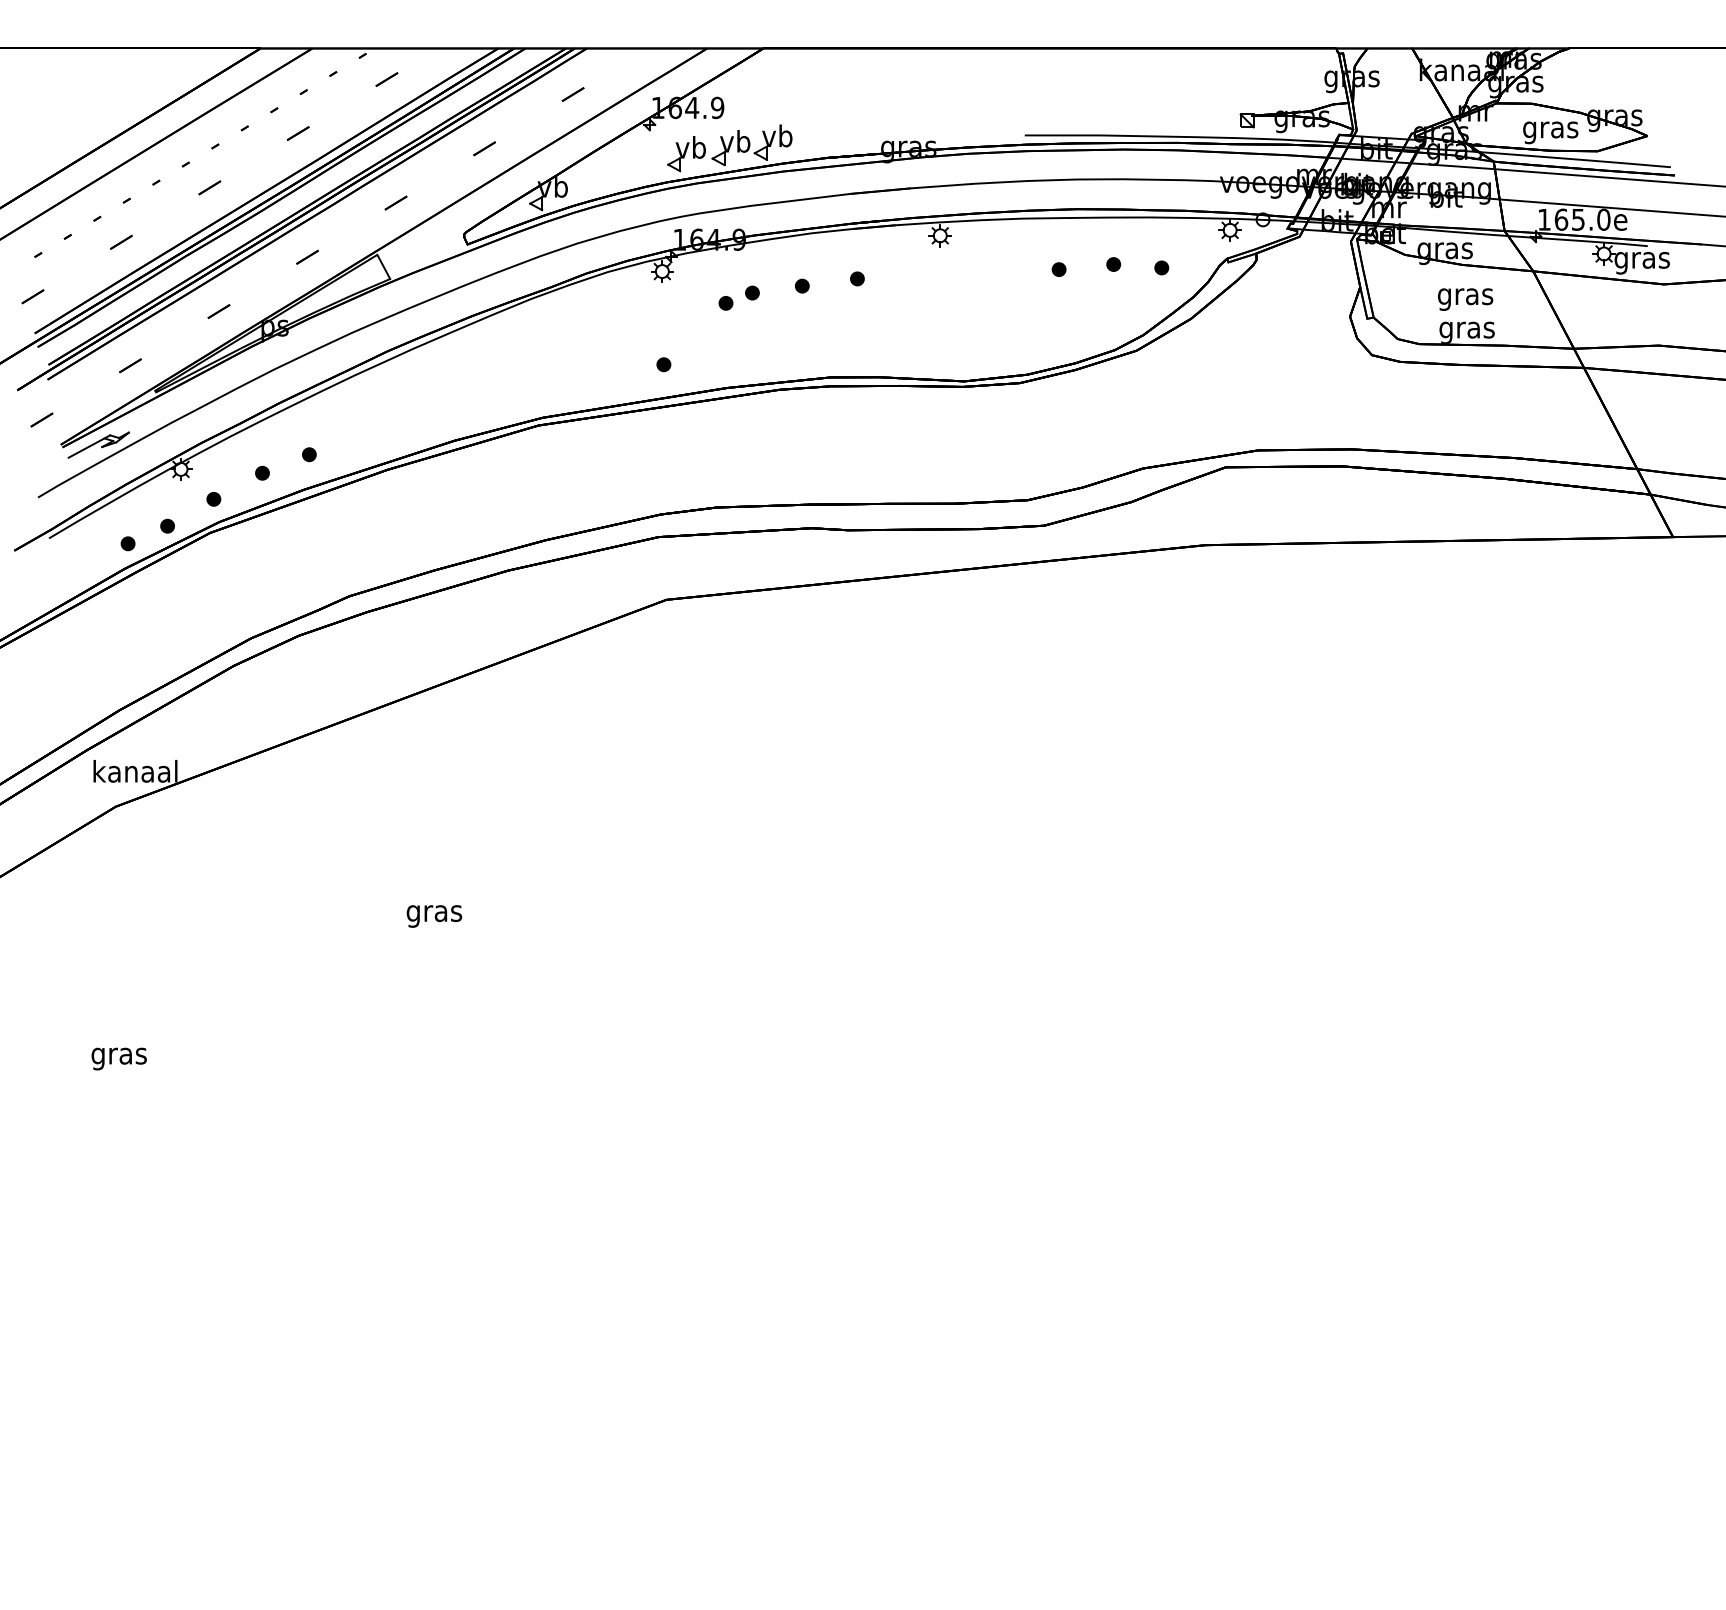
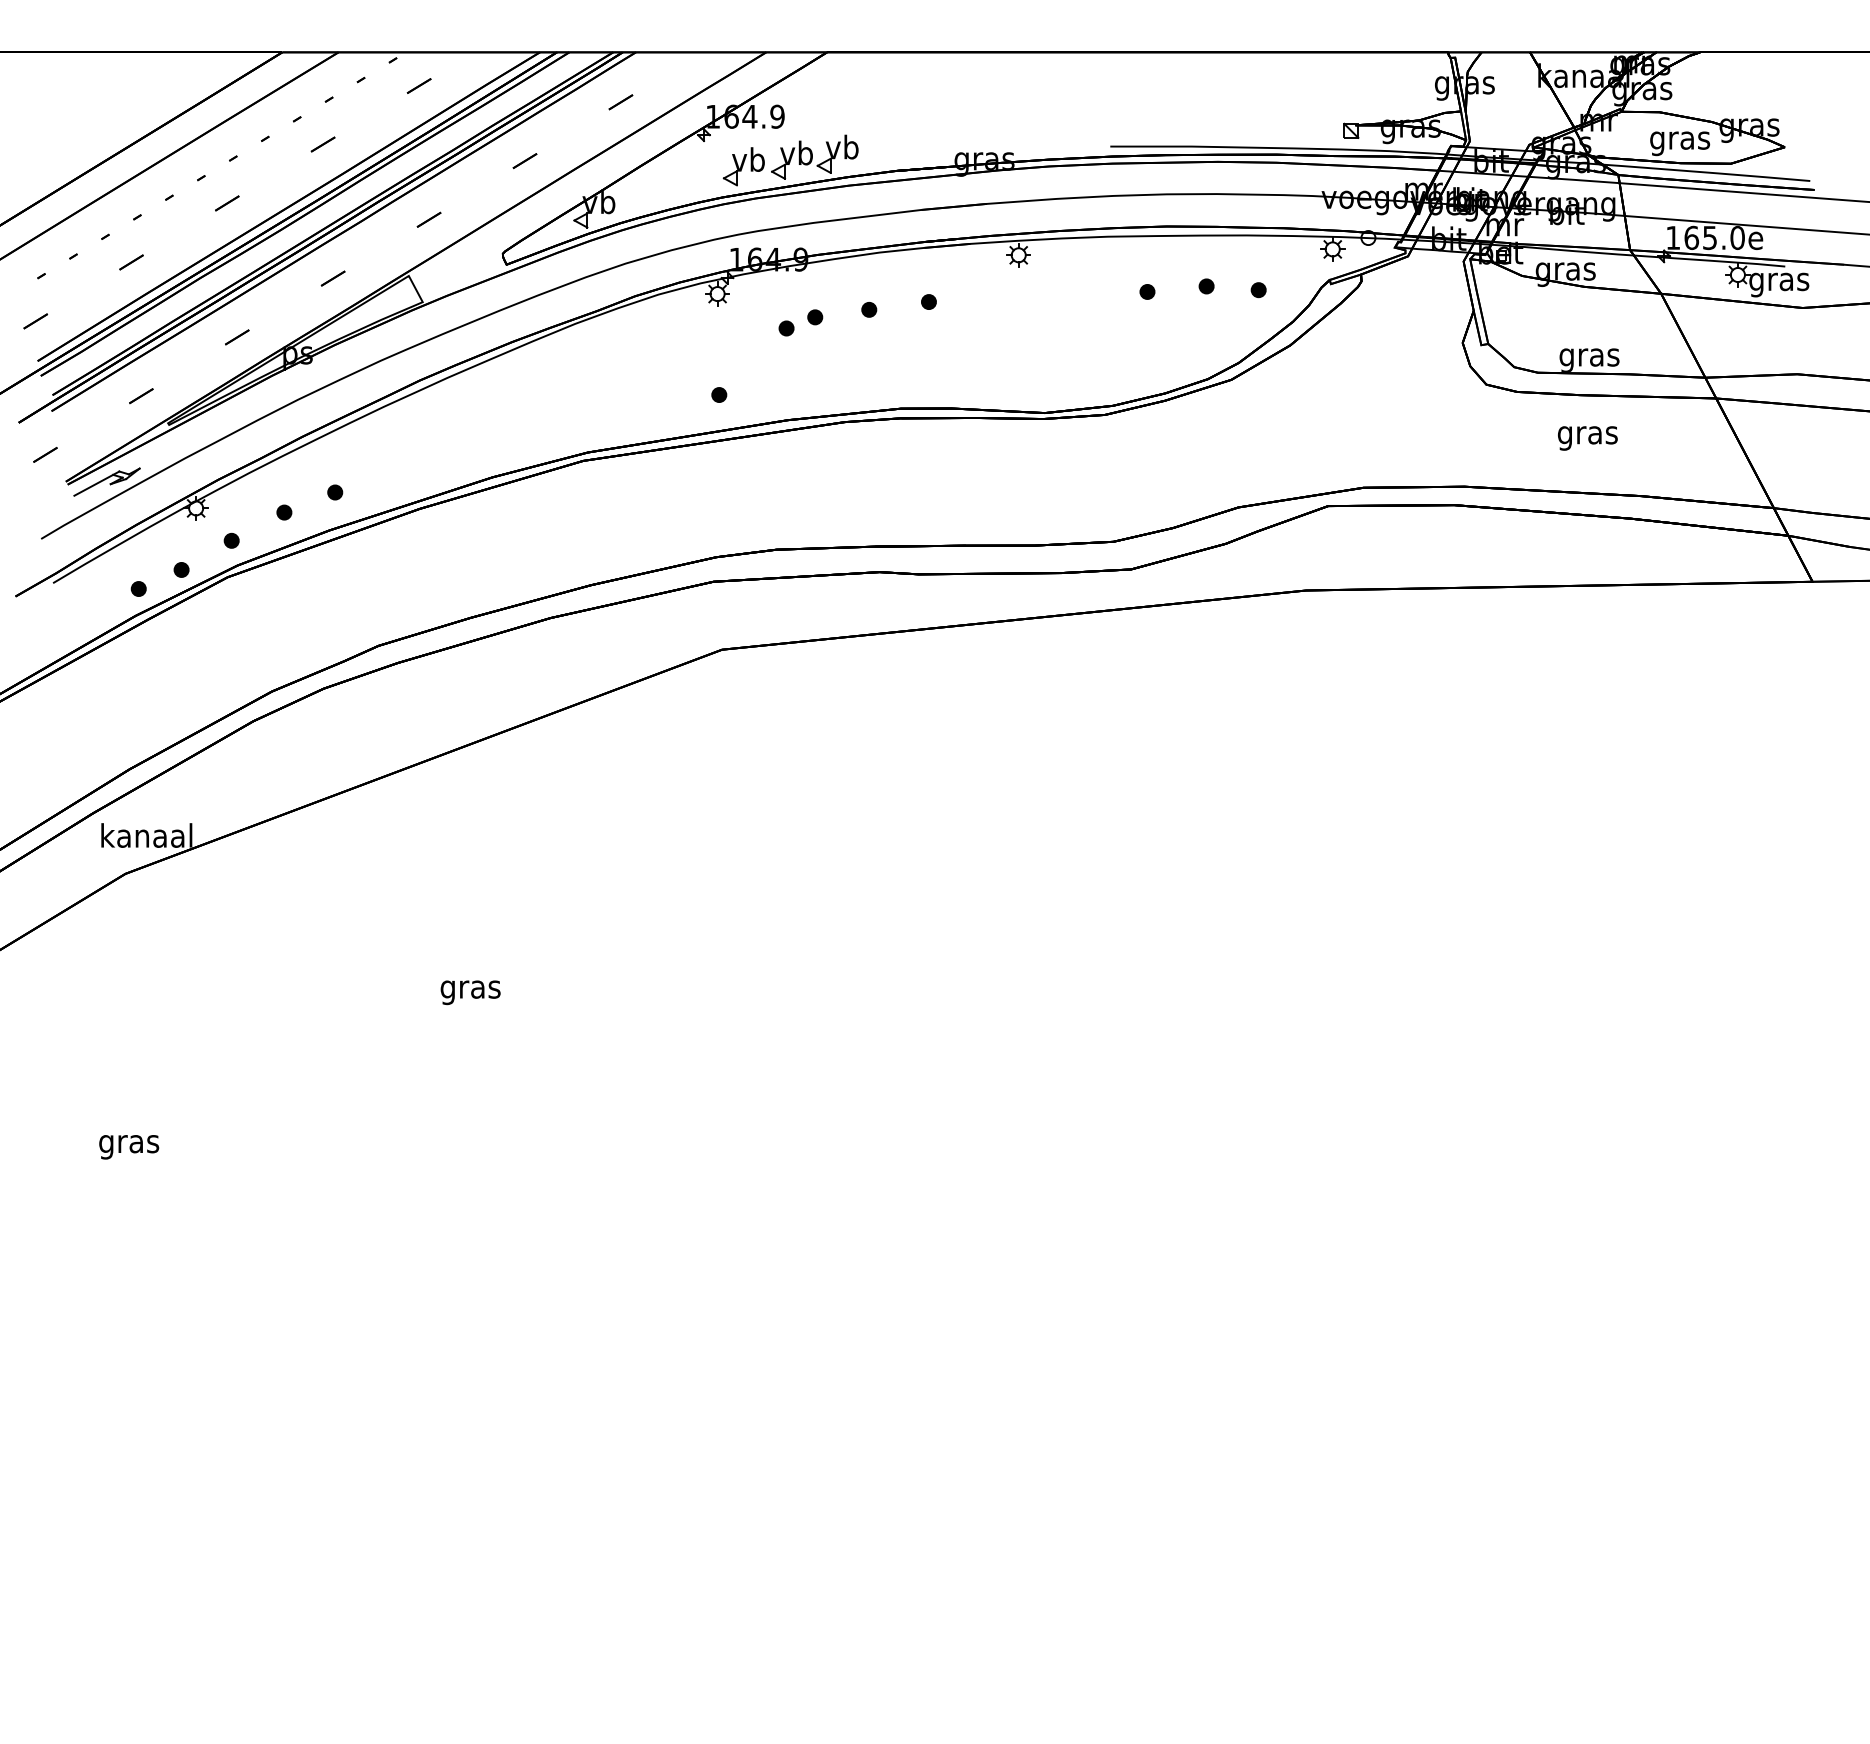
text: (1465, 299) -> (1587, 438), moved

